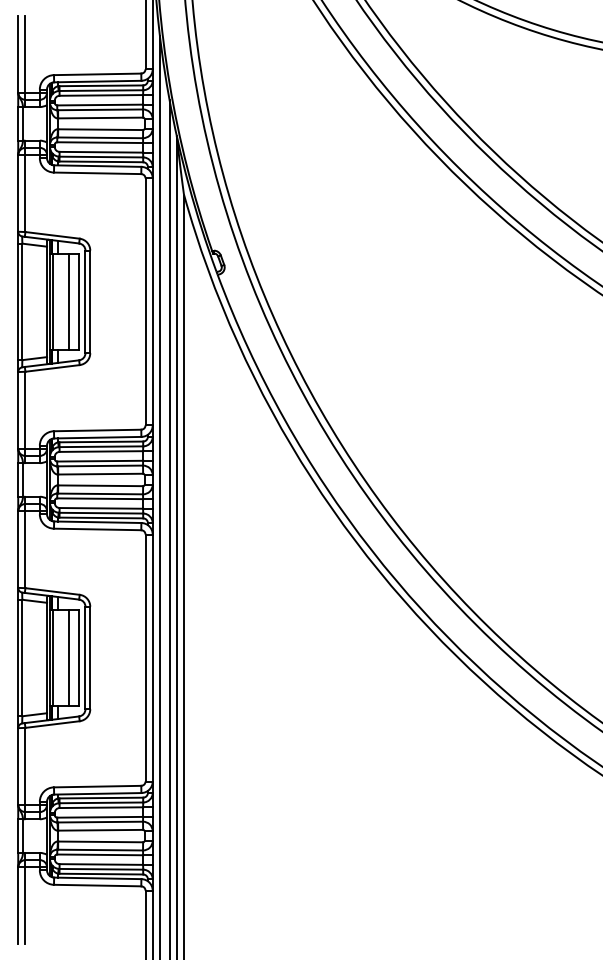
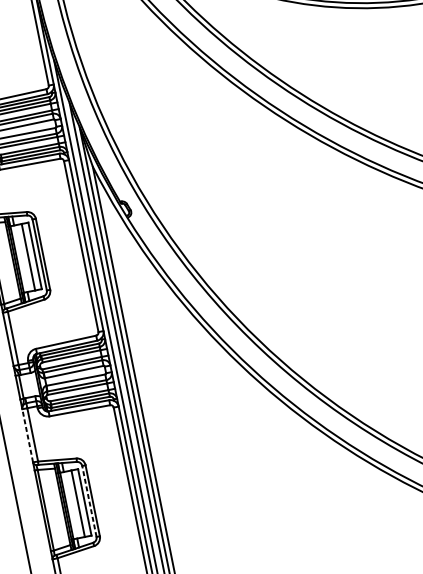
line: (18, 549) -> (27, 435), solid -> dashed
line: (85, 657) -> (89, 501), solid -> dashed

